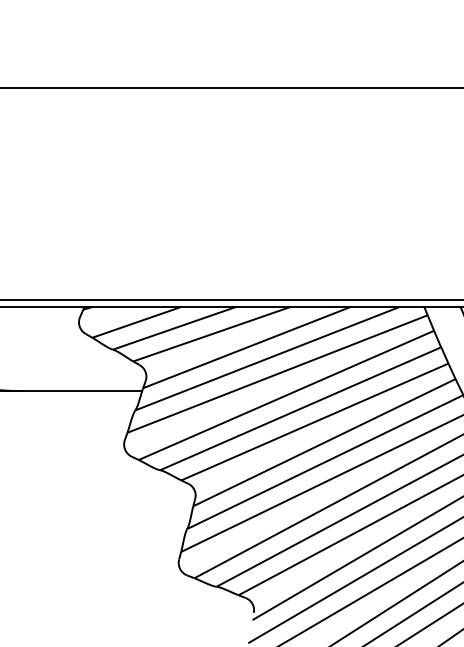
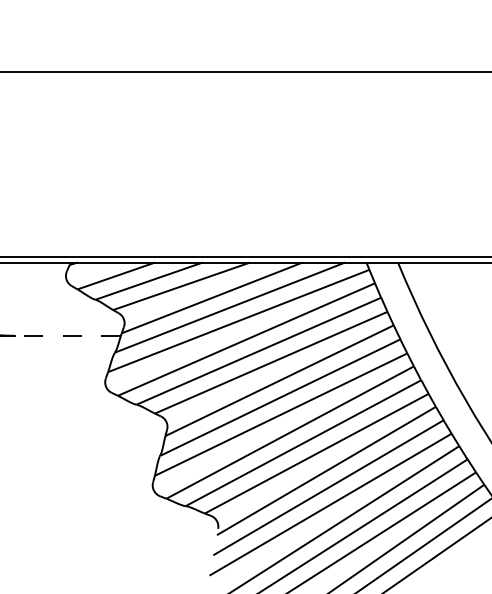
line: (80, 390) -> (67, 335), solid -> dashed

